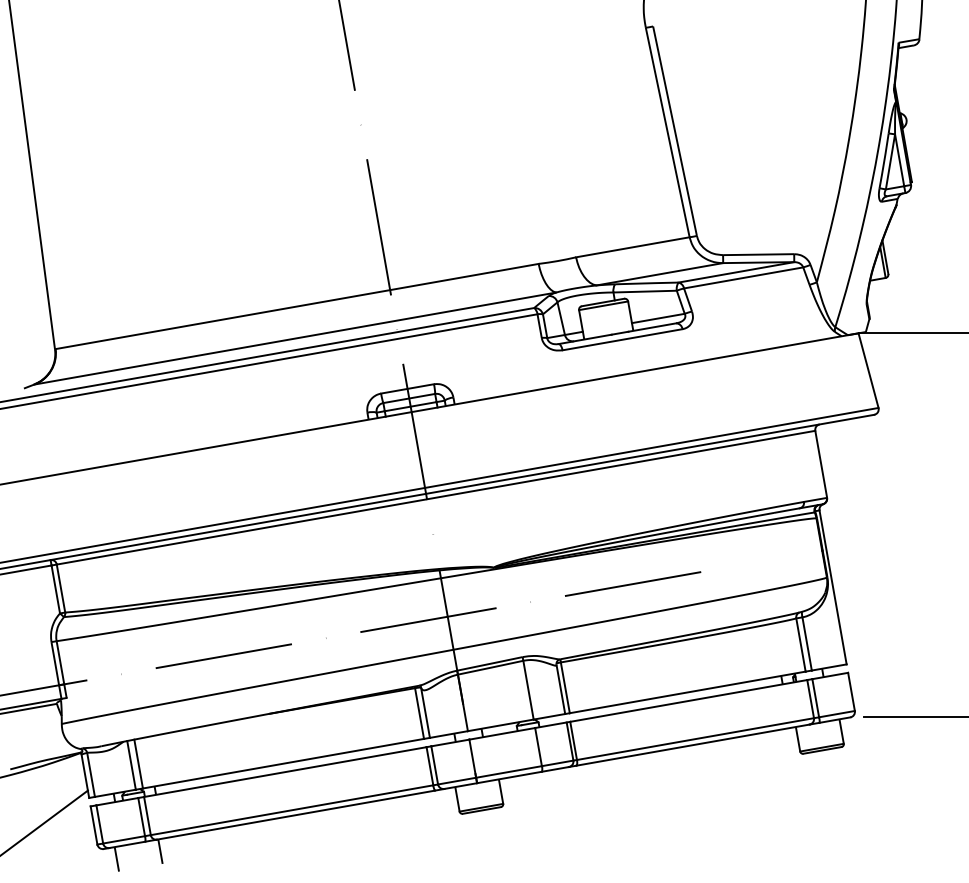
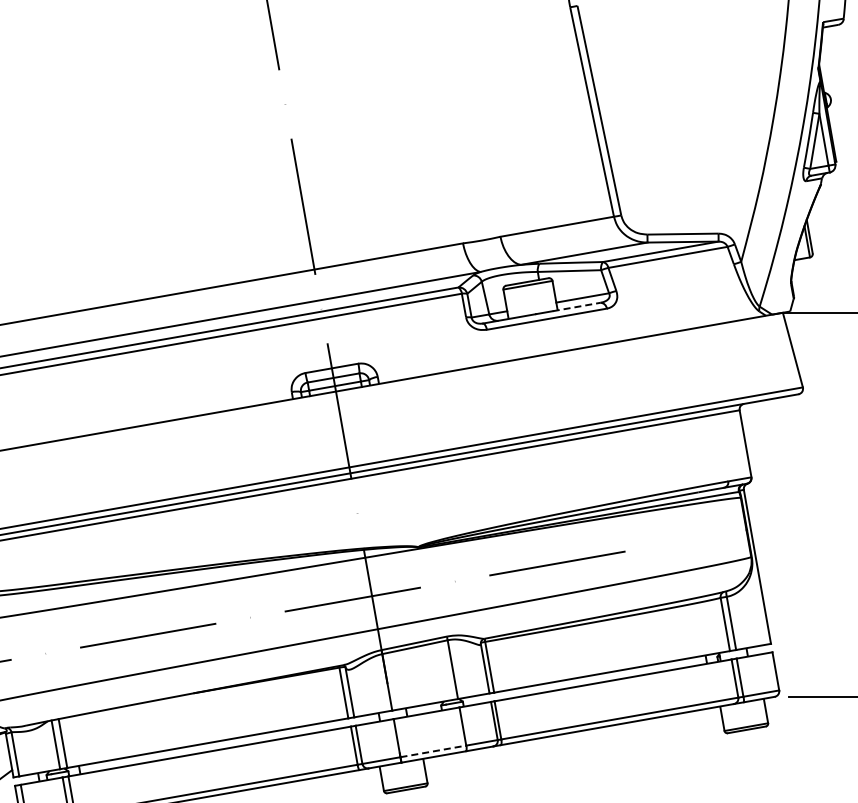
line: (652, 327) -> (576, 306), solid -> dashed
line: (509, 771) -> (433, 750), solid -> dashed

